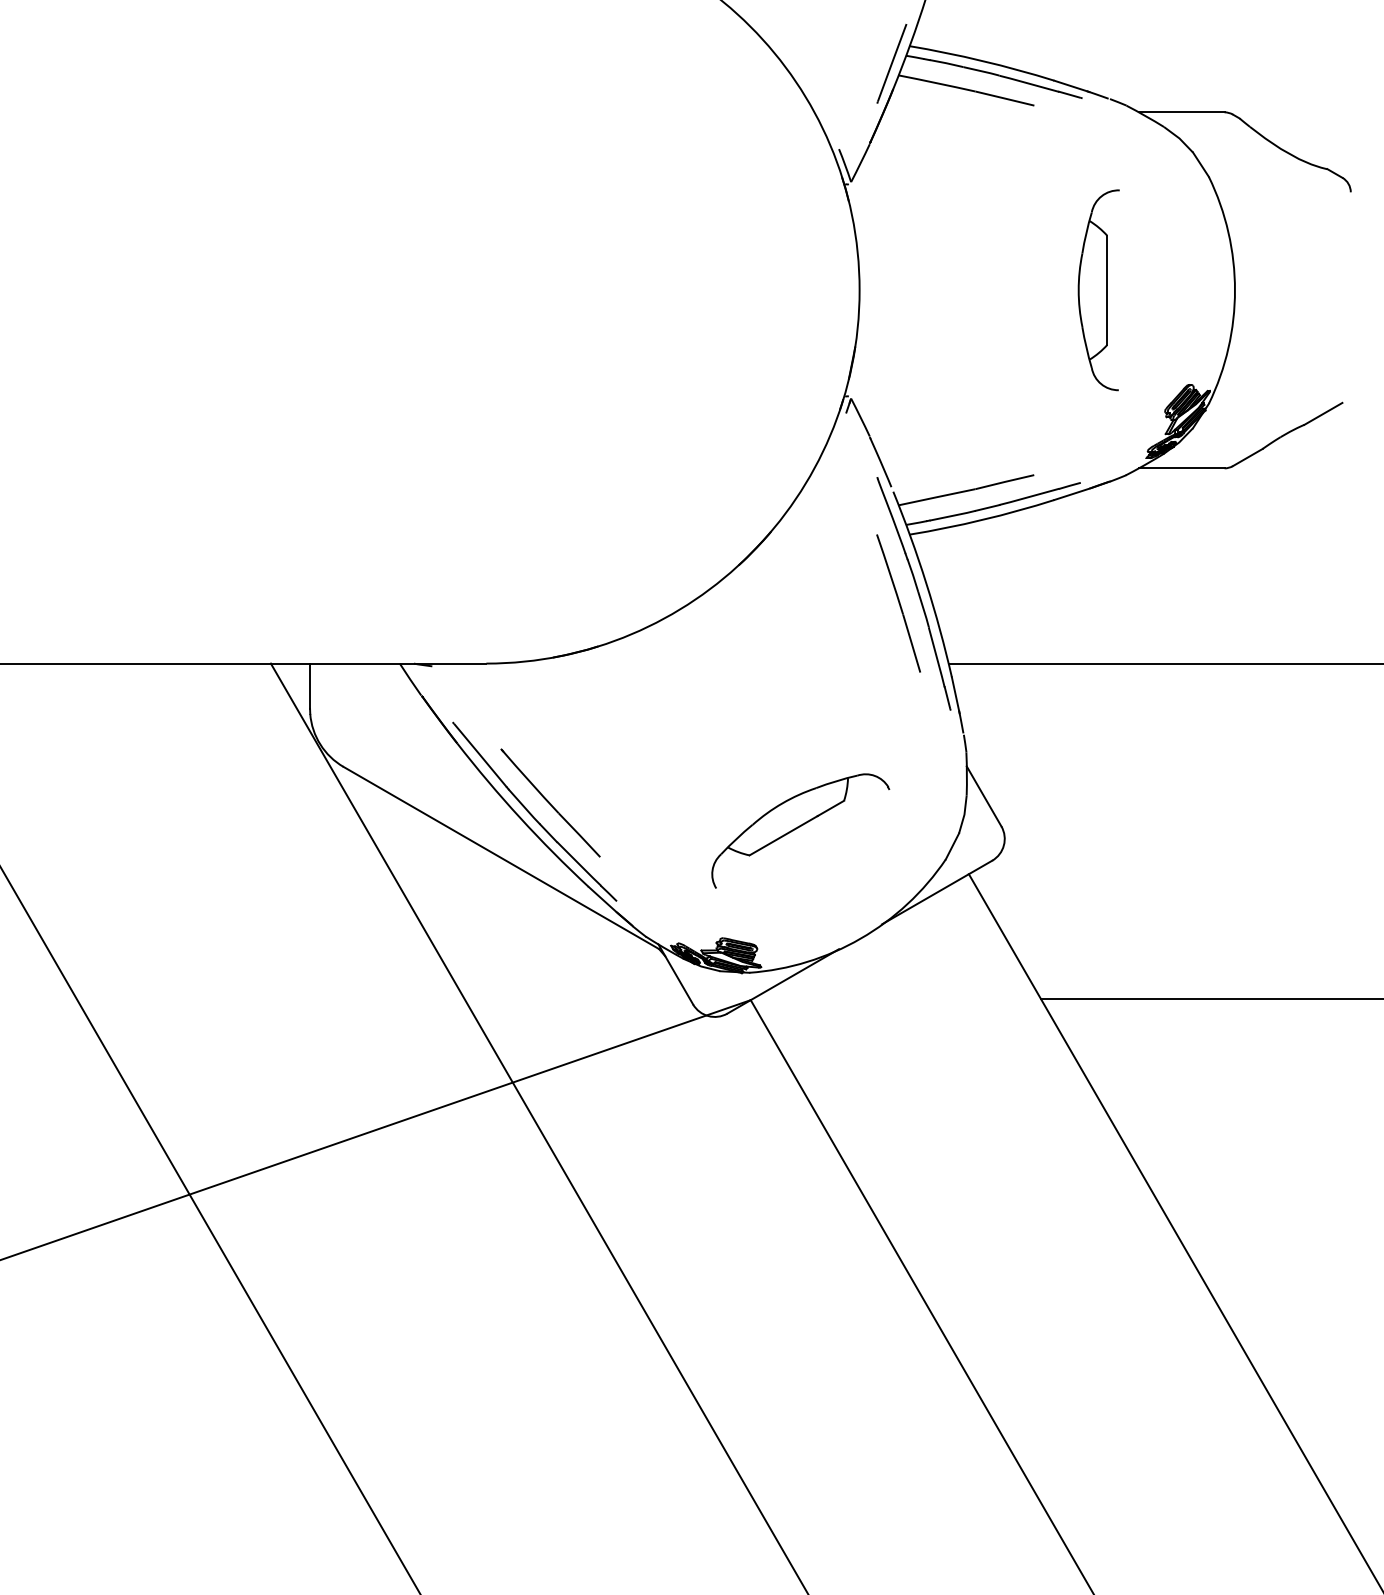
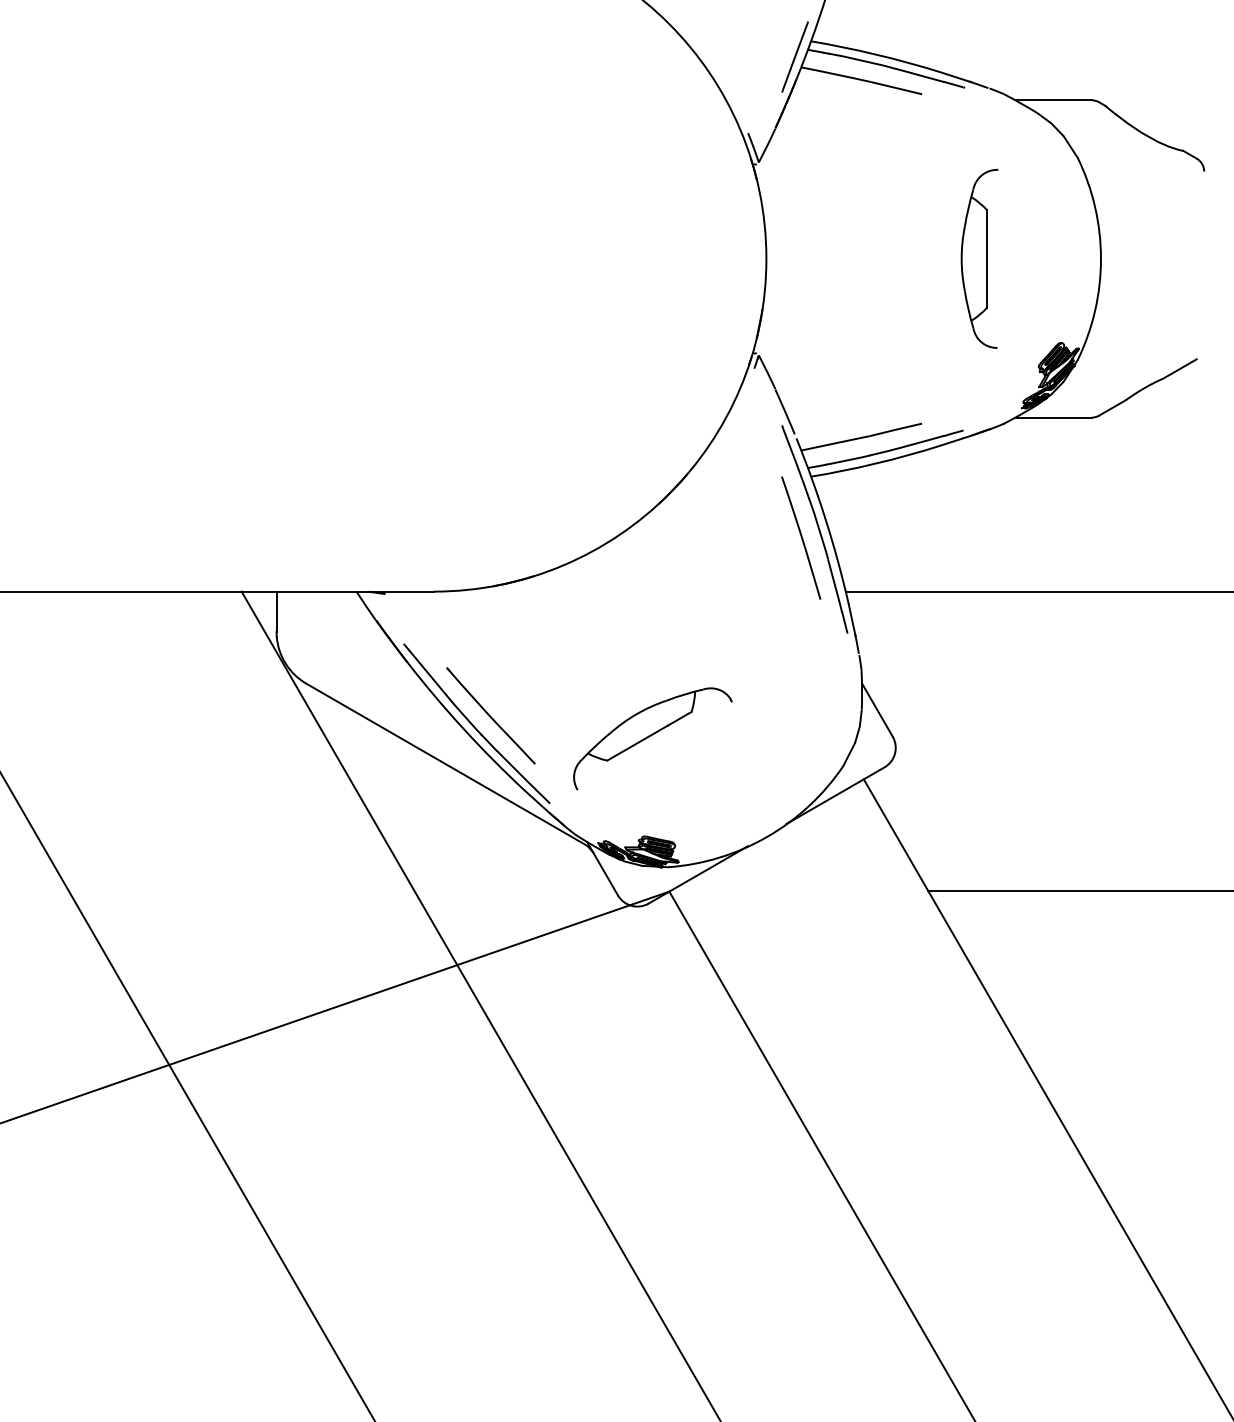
part: (800, 830) -> (652, 738), moved

